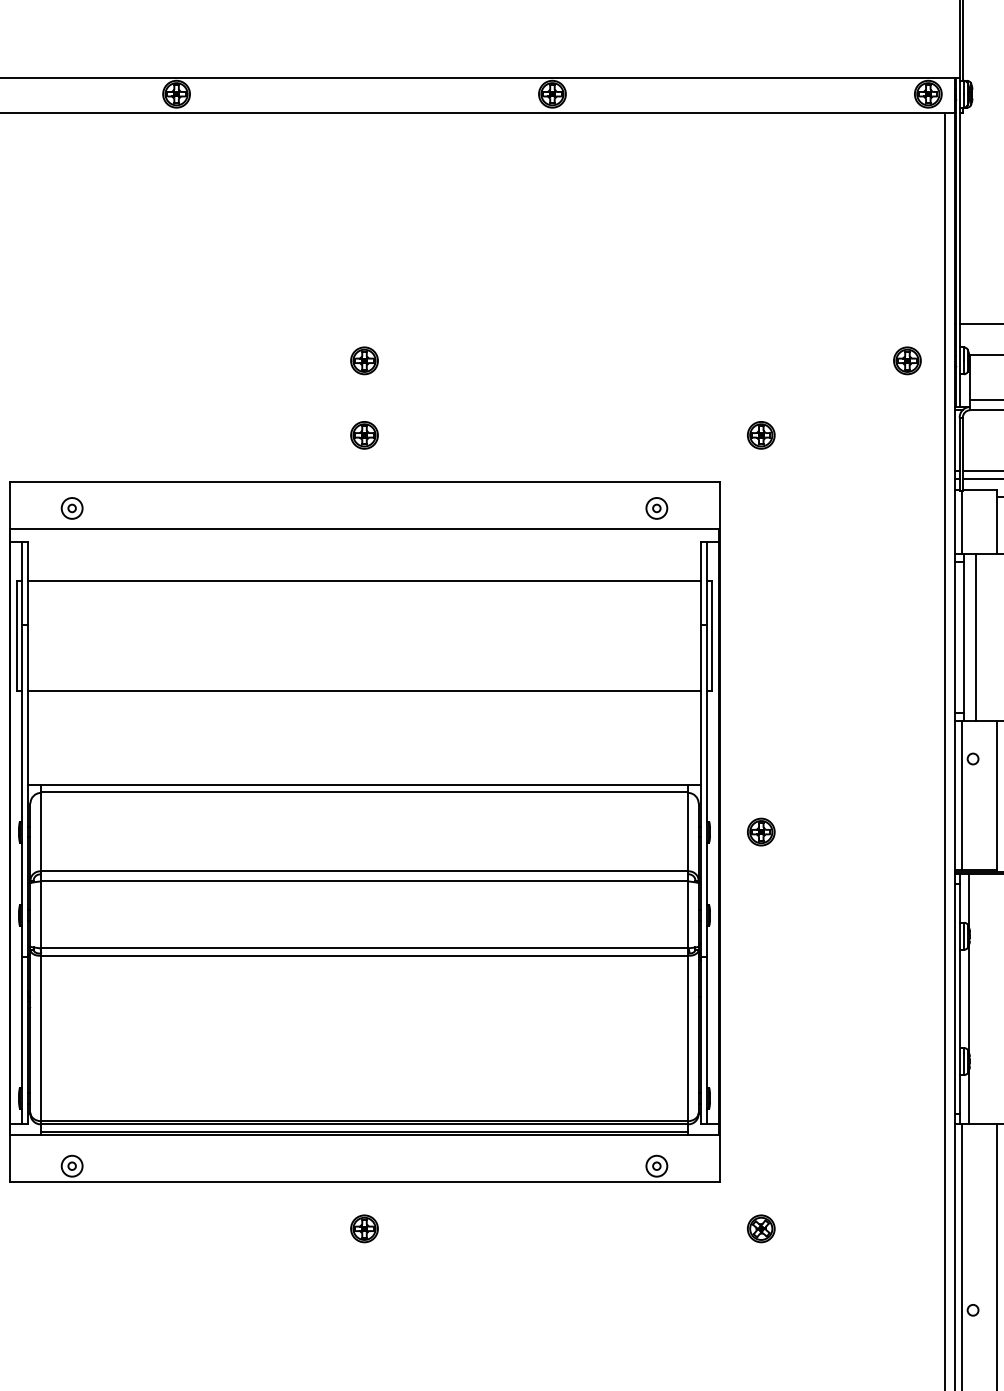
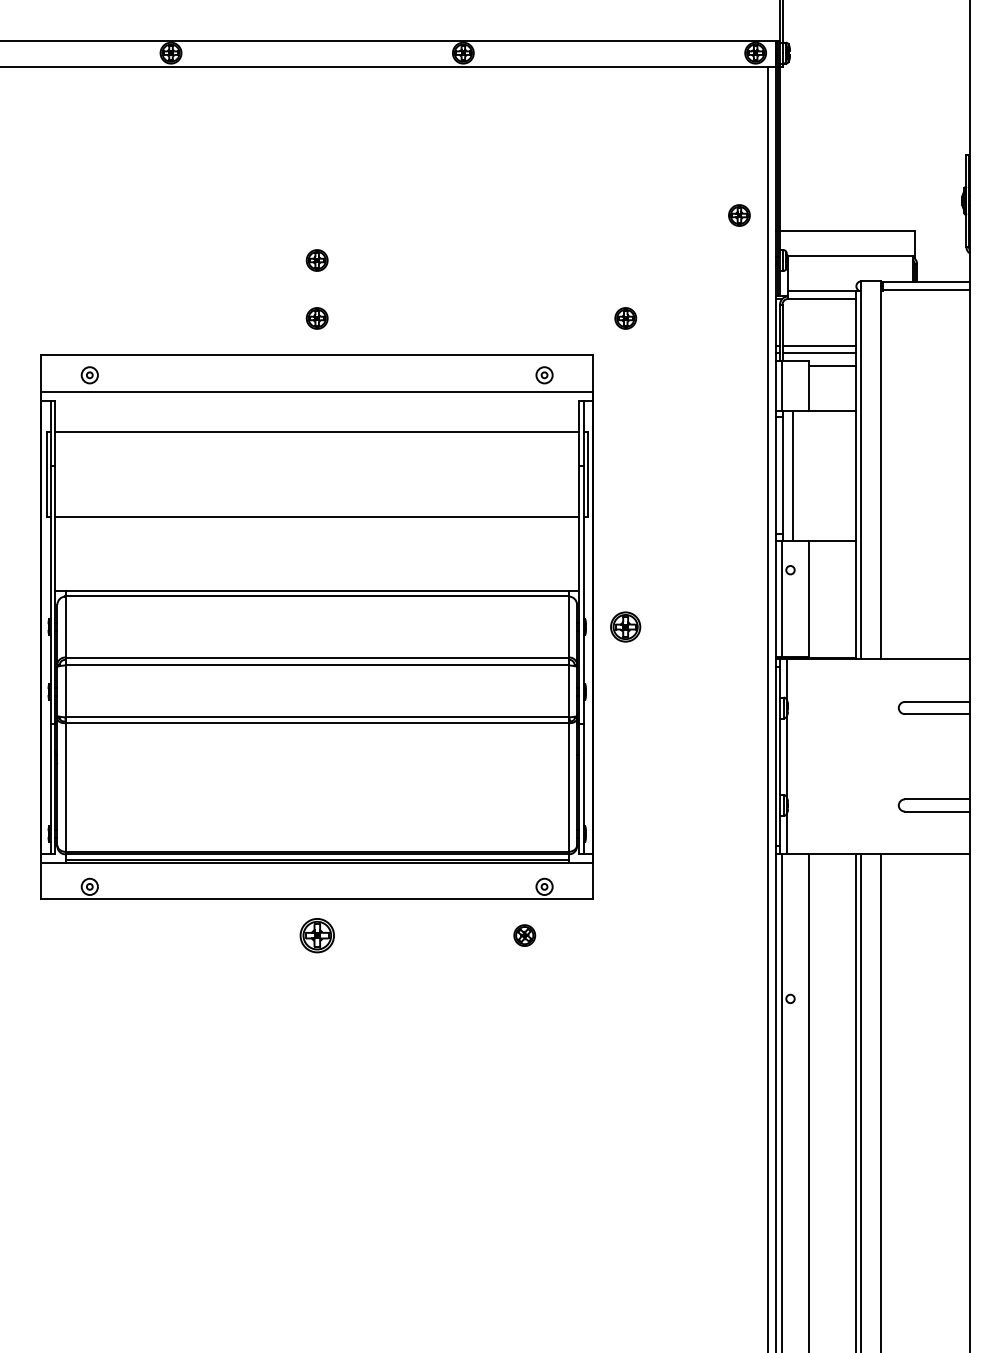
part: (907, 360) -> (739, 215), moved
part: (760, 831) -> (625, 626), size x1.4
part: (363, 1228) -> (316, 935), size x1.6
part: (760, 1228) -> (524, 935), moved

